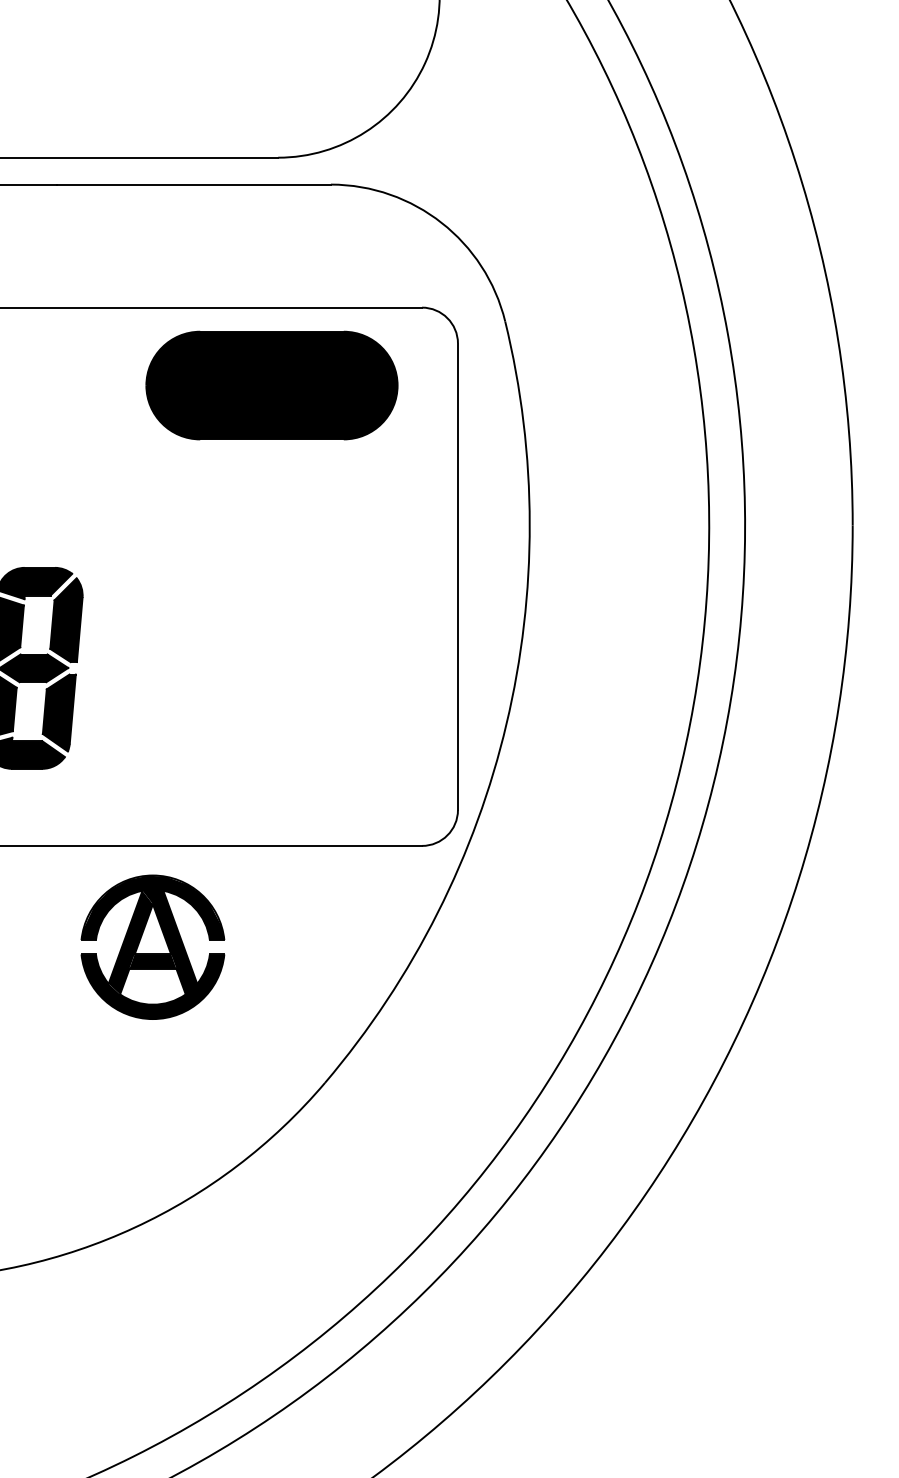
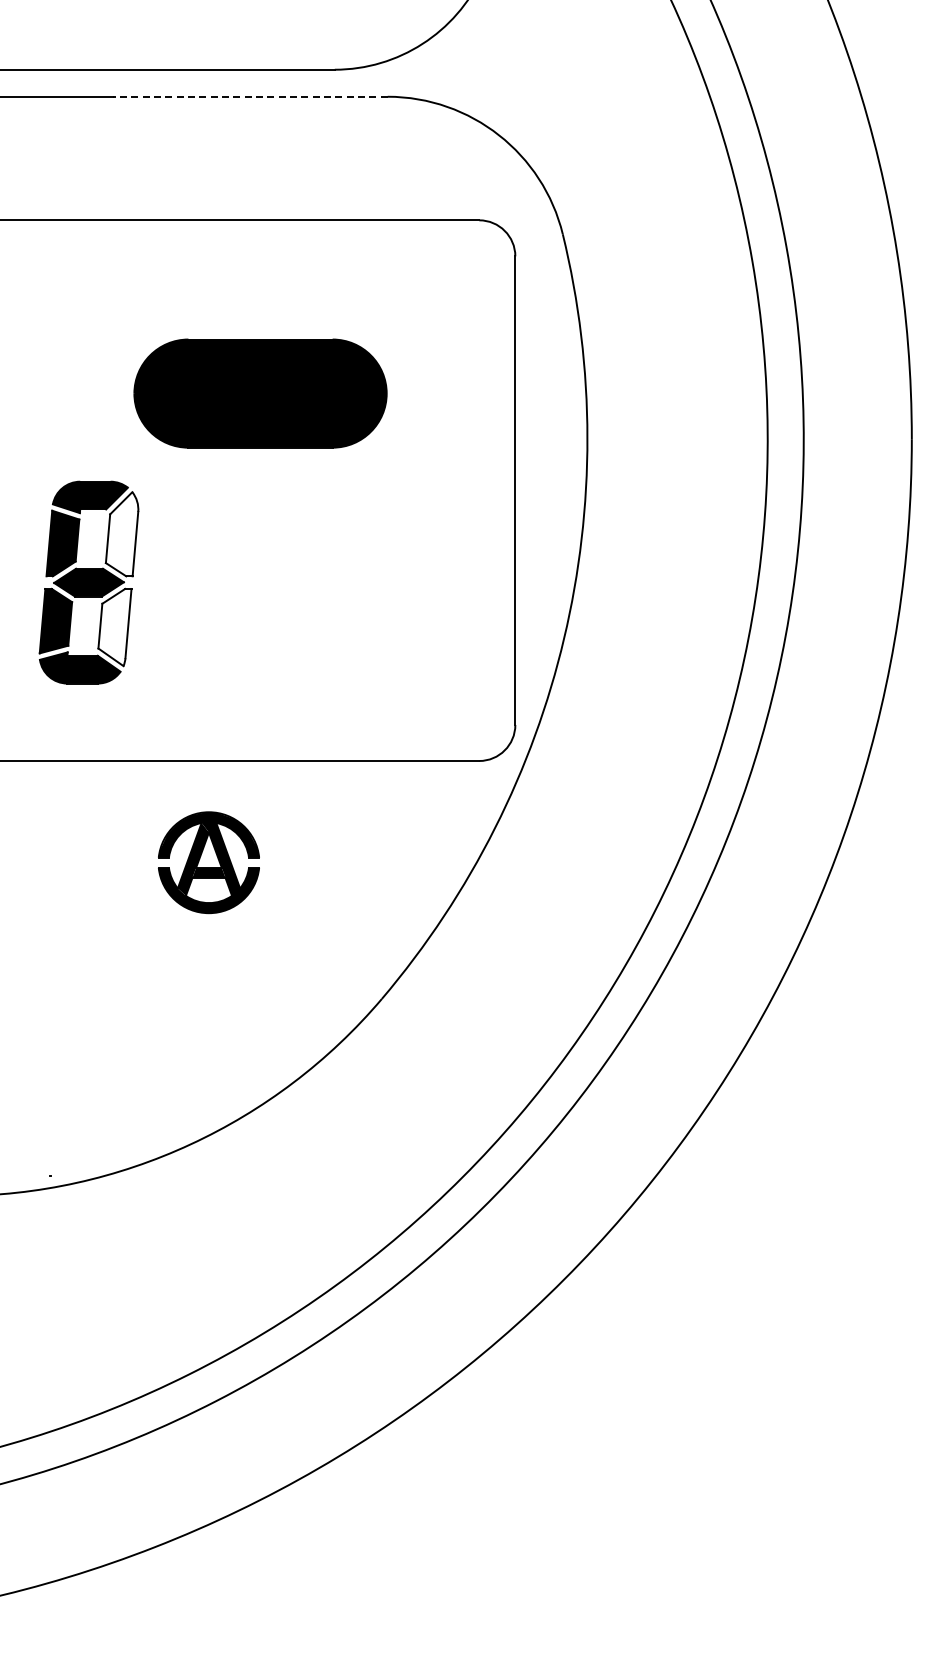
line: (193, 184) -> (249, 96), solid -> dashed
part: (271, 385) -> (260, 393), moved
fill: (65, 620) -> (121, 534), removed
fill: (58, 713) -> (114, 627), removed
part: (152, 946) -> (208, 862), size x0.7

